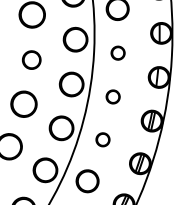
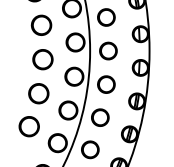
part: (118, 52) -> (108, 50), size x1.67
part: (31, 59) -> (42, 59), size x1.43
part: (113, 96) -> (106, 84), size x1.67
part: (103, 139) -> (100, 117), size x1.67

